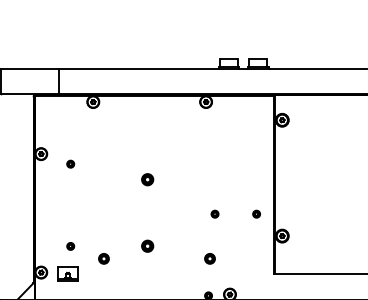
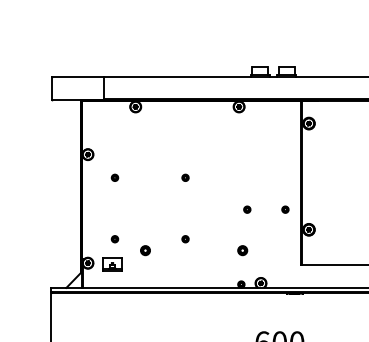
part: (70, 163) -> (114, 177), moved
part: (147, 179) -> (185, 177), size x0.62
part: (147, 246) -> (185, 239), size x0.62

